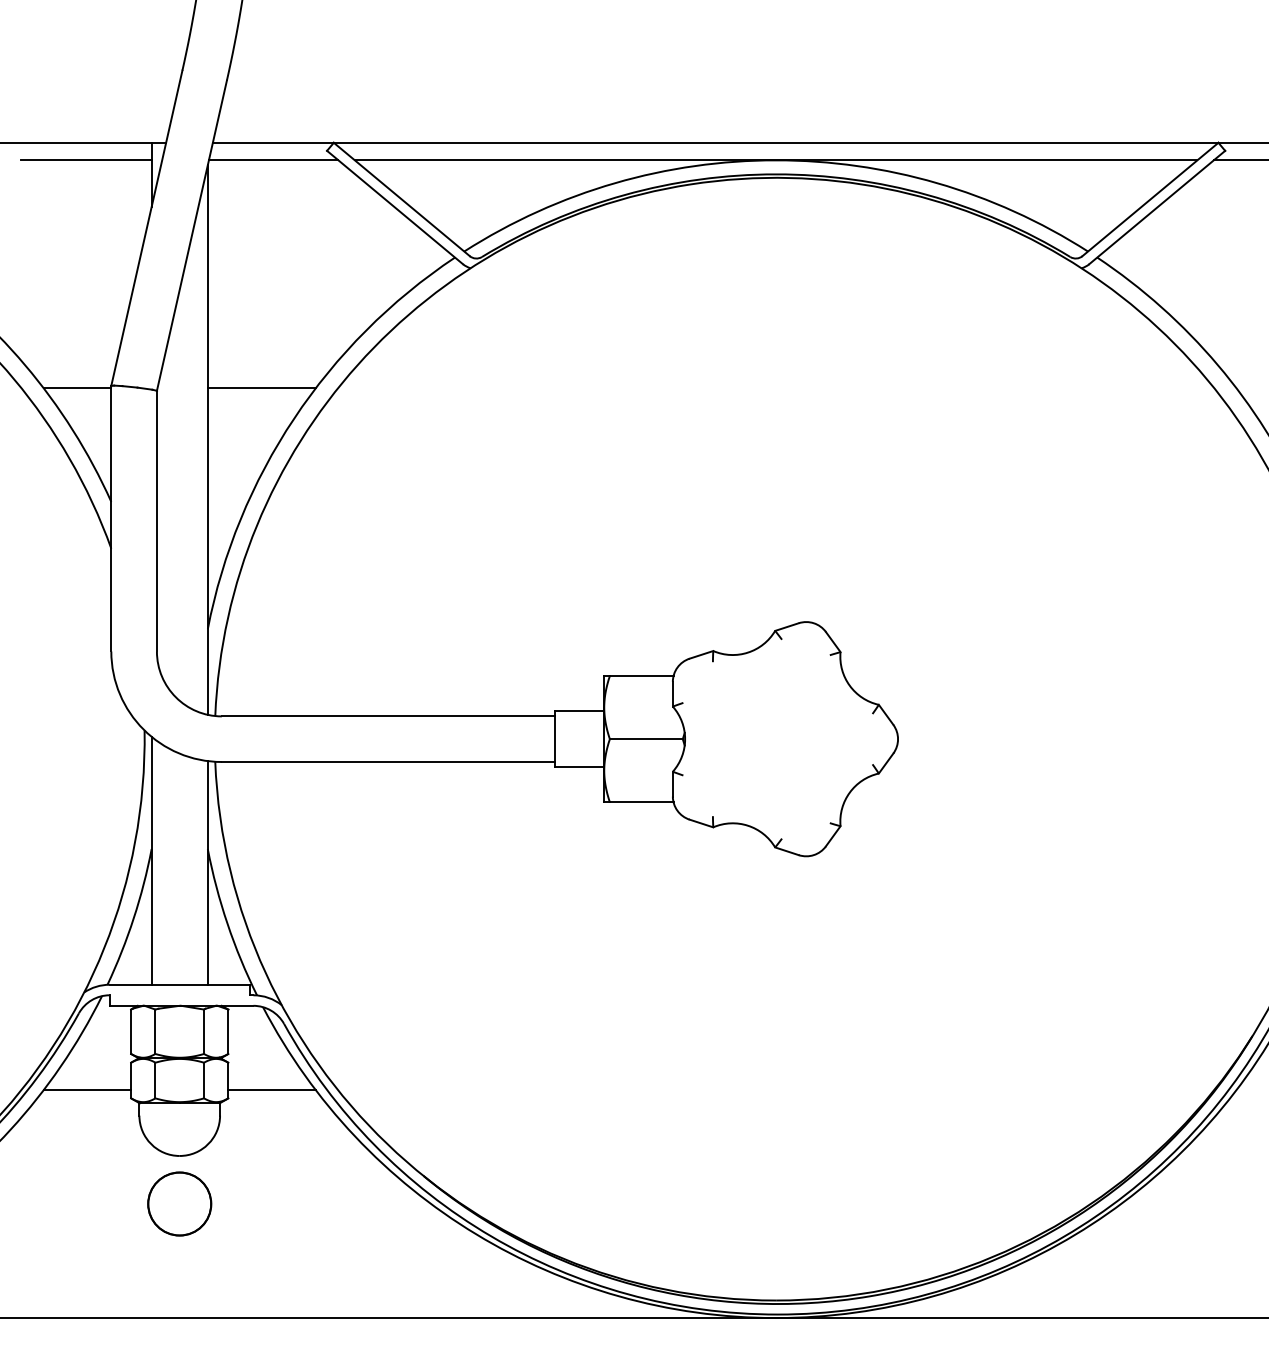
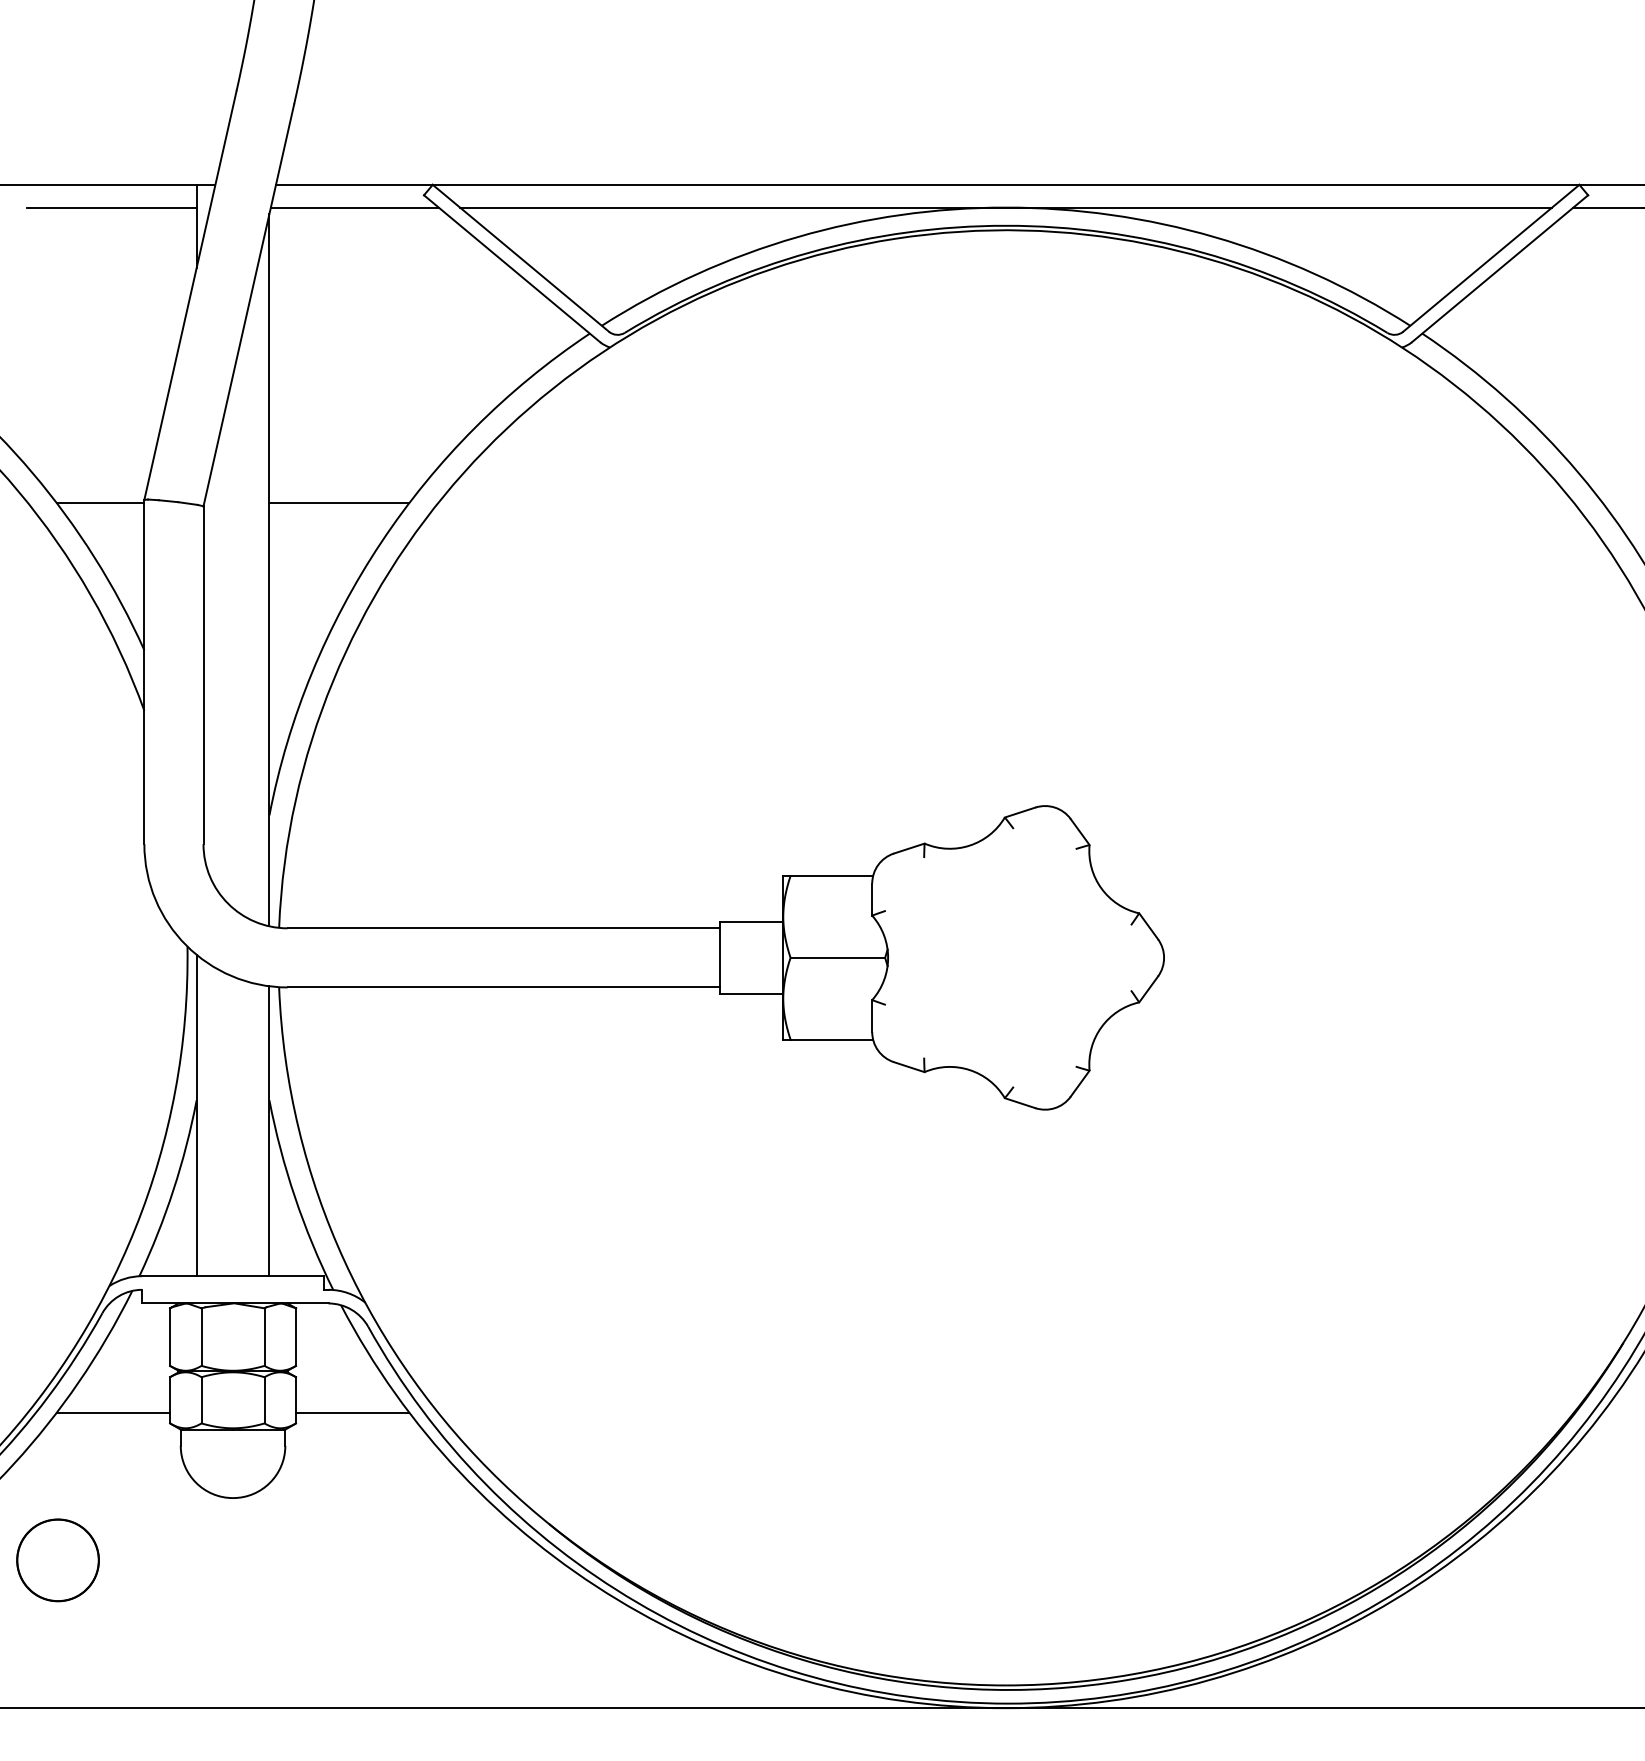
part: (179, 1204) -> (57, 1560), moved

